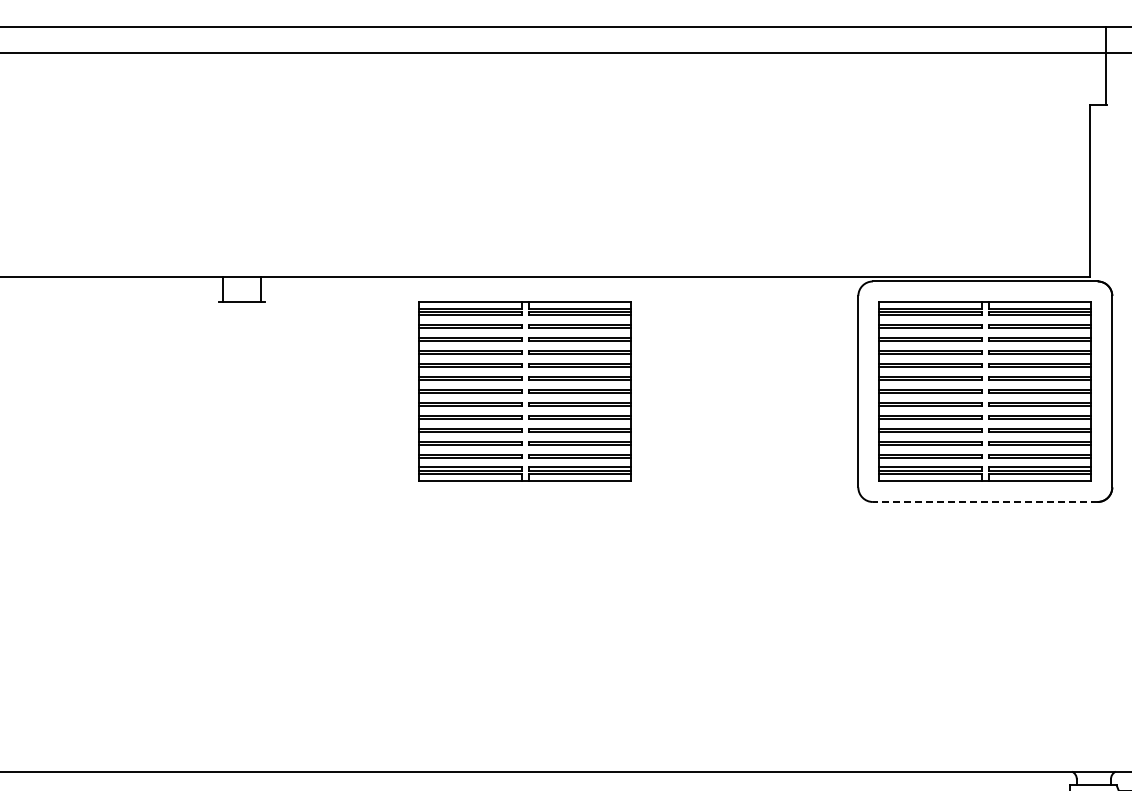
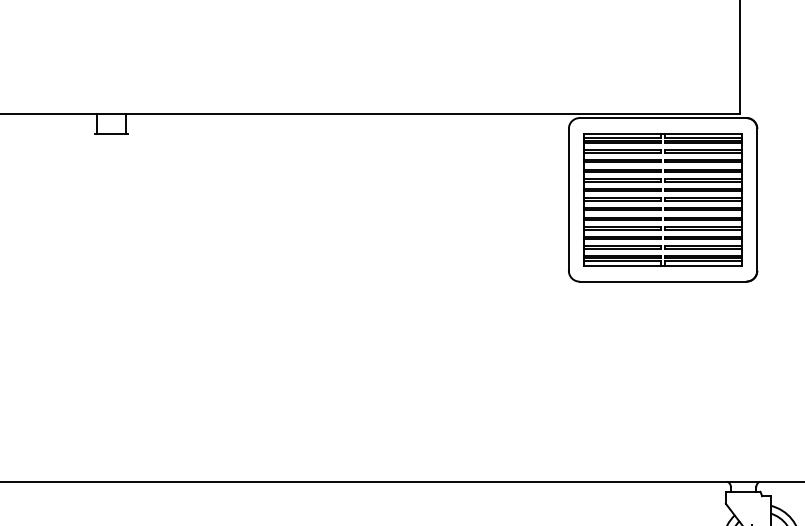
part: (524, 391) -> (321, 199), removed
line: (984, 501) -> (662, 281), dashed -> solid

